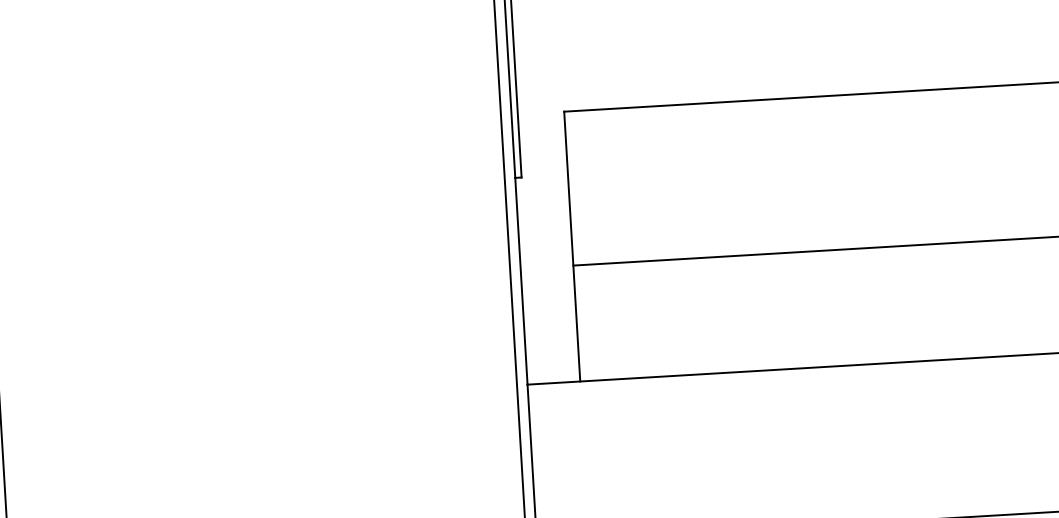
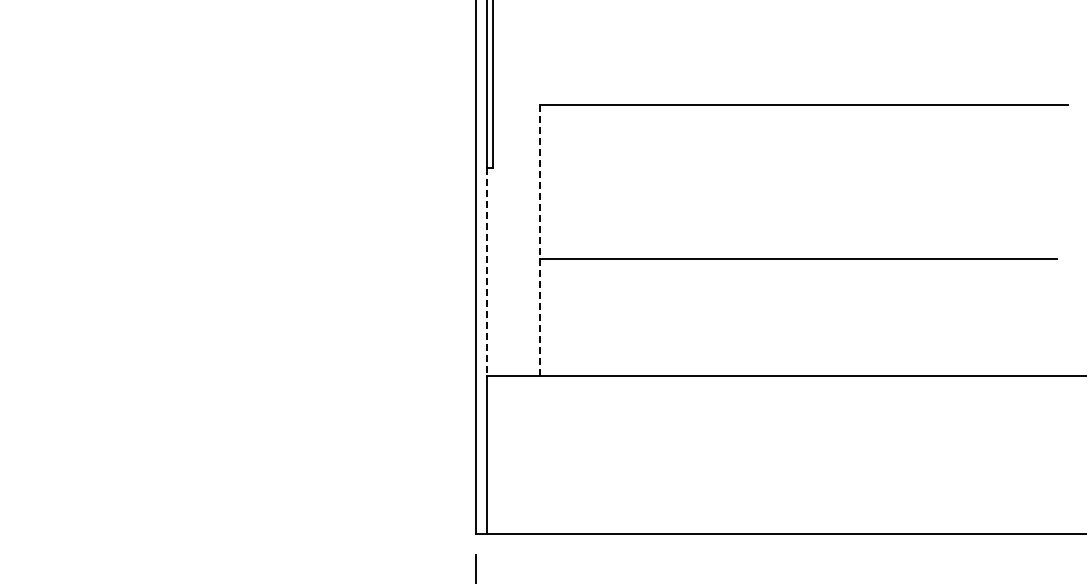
line: (572, 246) -> (539, 240), solid -> dashed
line: (521, 281) -> (486, 272), solid -> dashed

